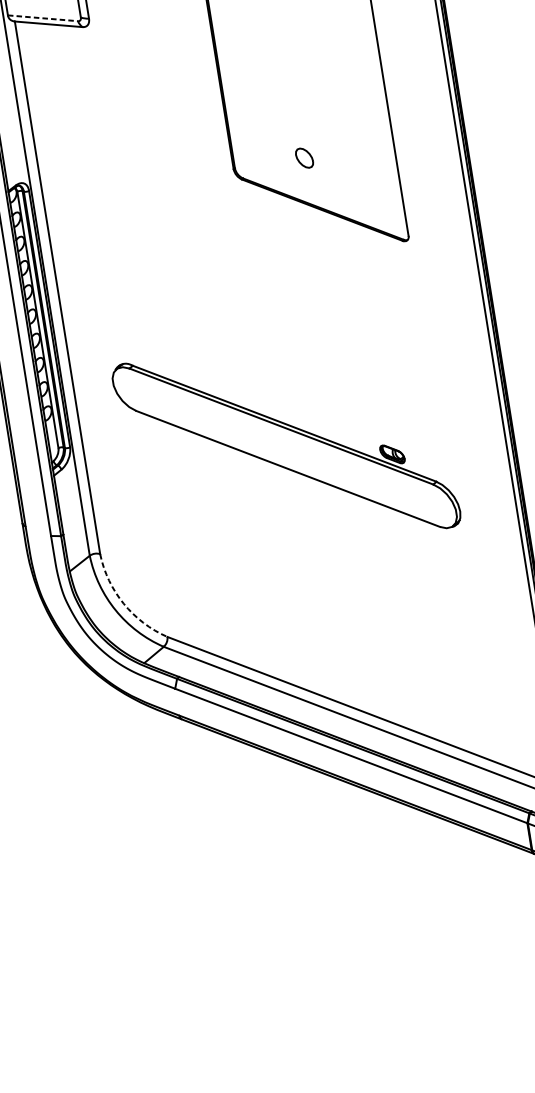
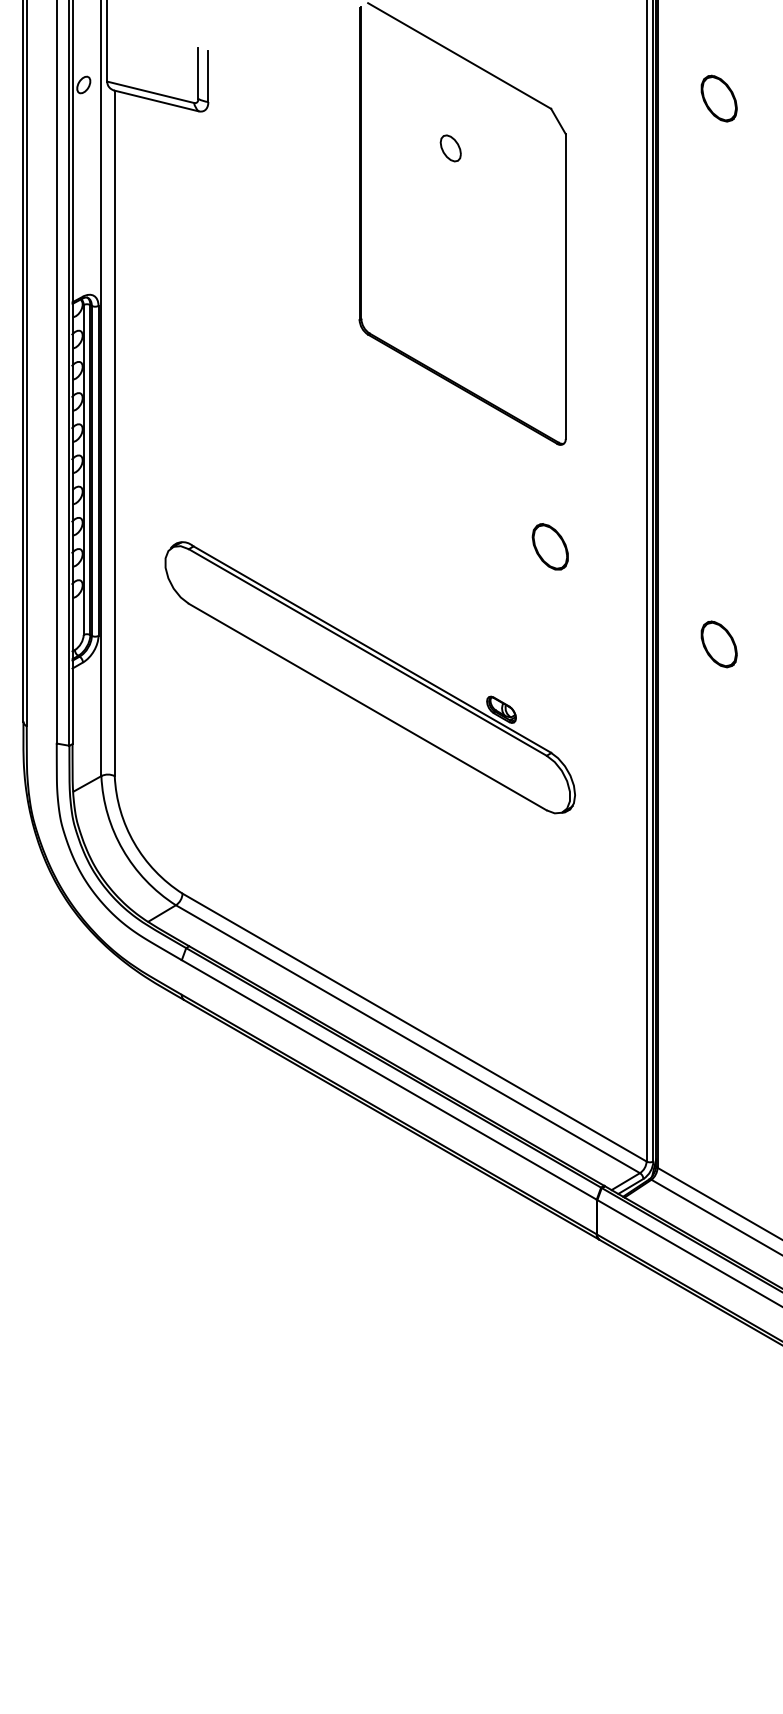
line: (42, 18) -> (150, 92), dashed -> solid
part: (304, 158) -> (450, 148), moved
part: (409, 321) -> (549, 546), added
arc: (123, 603) -> (134, 843), dashed -> solid

